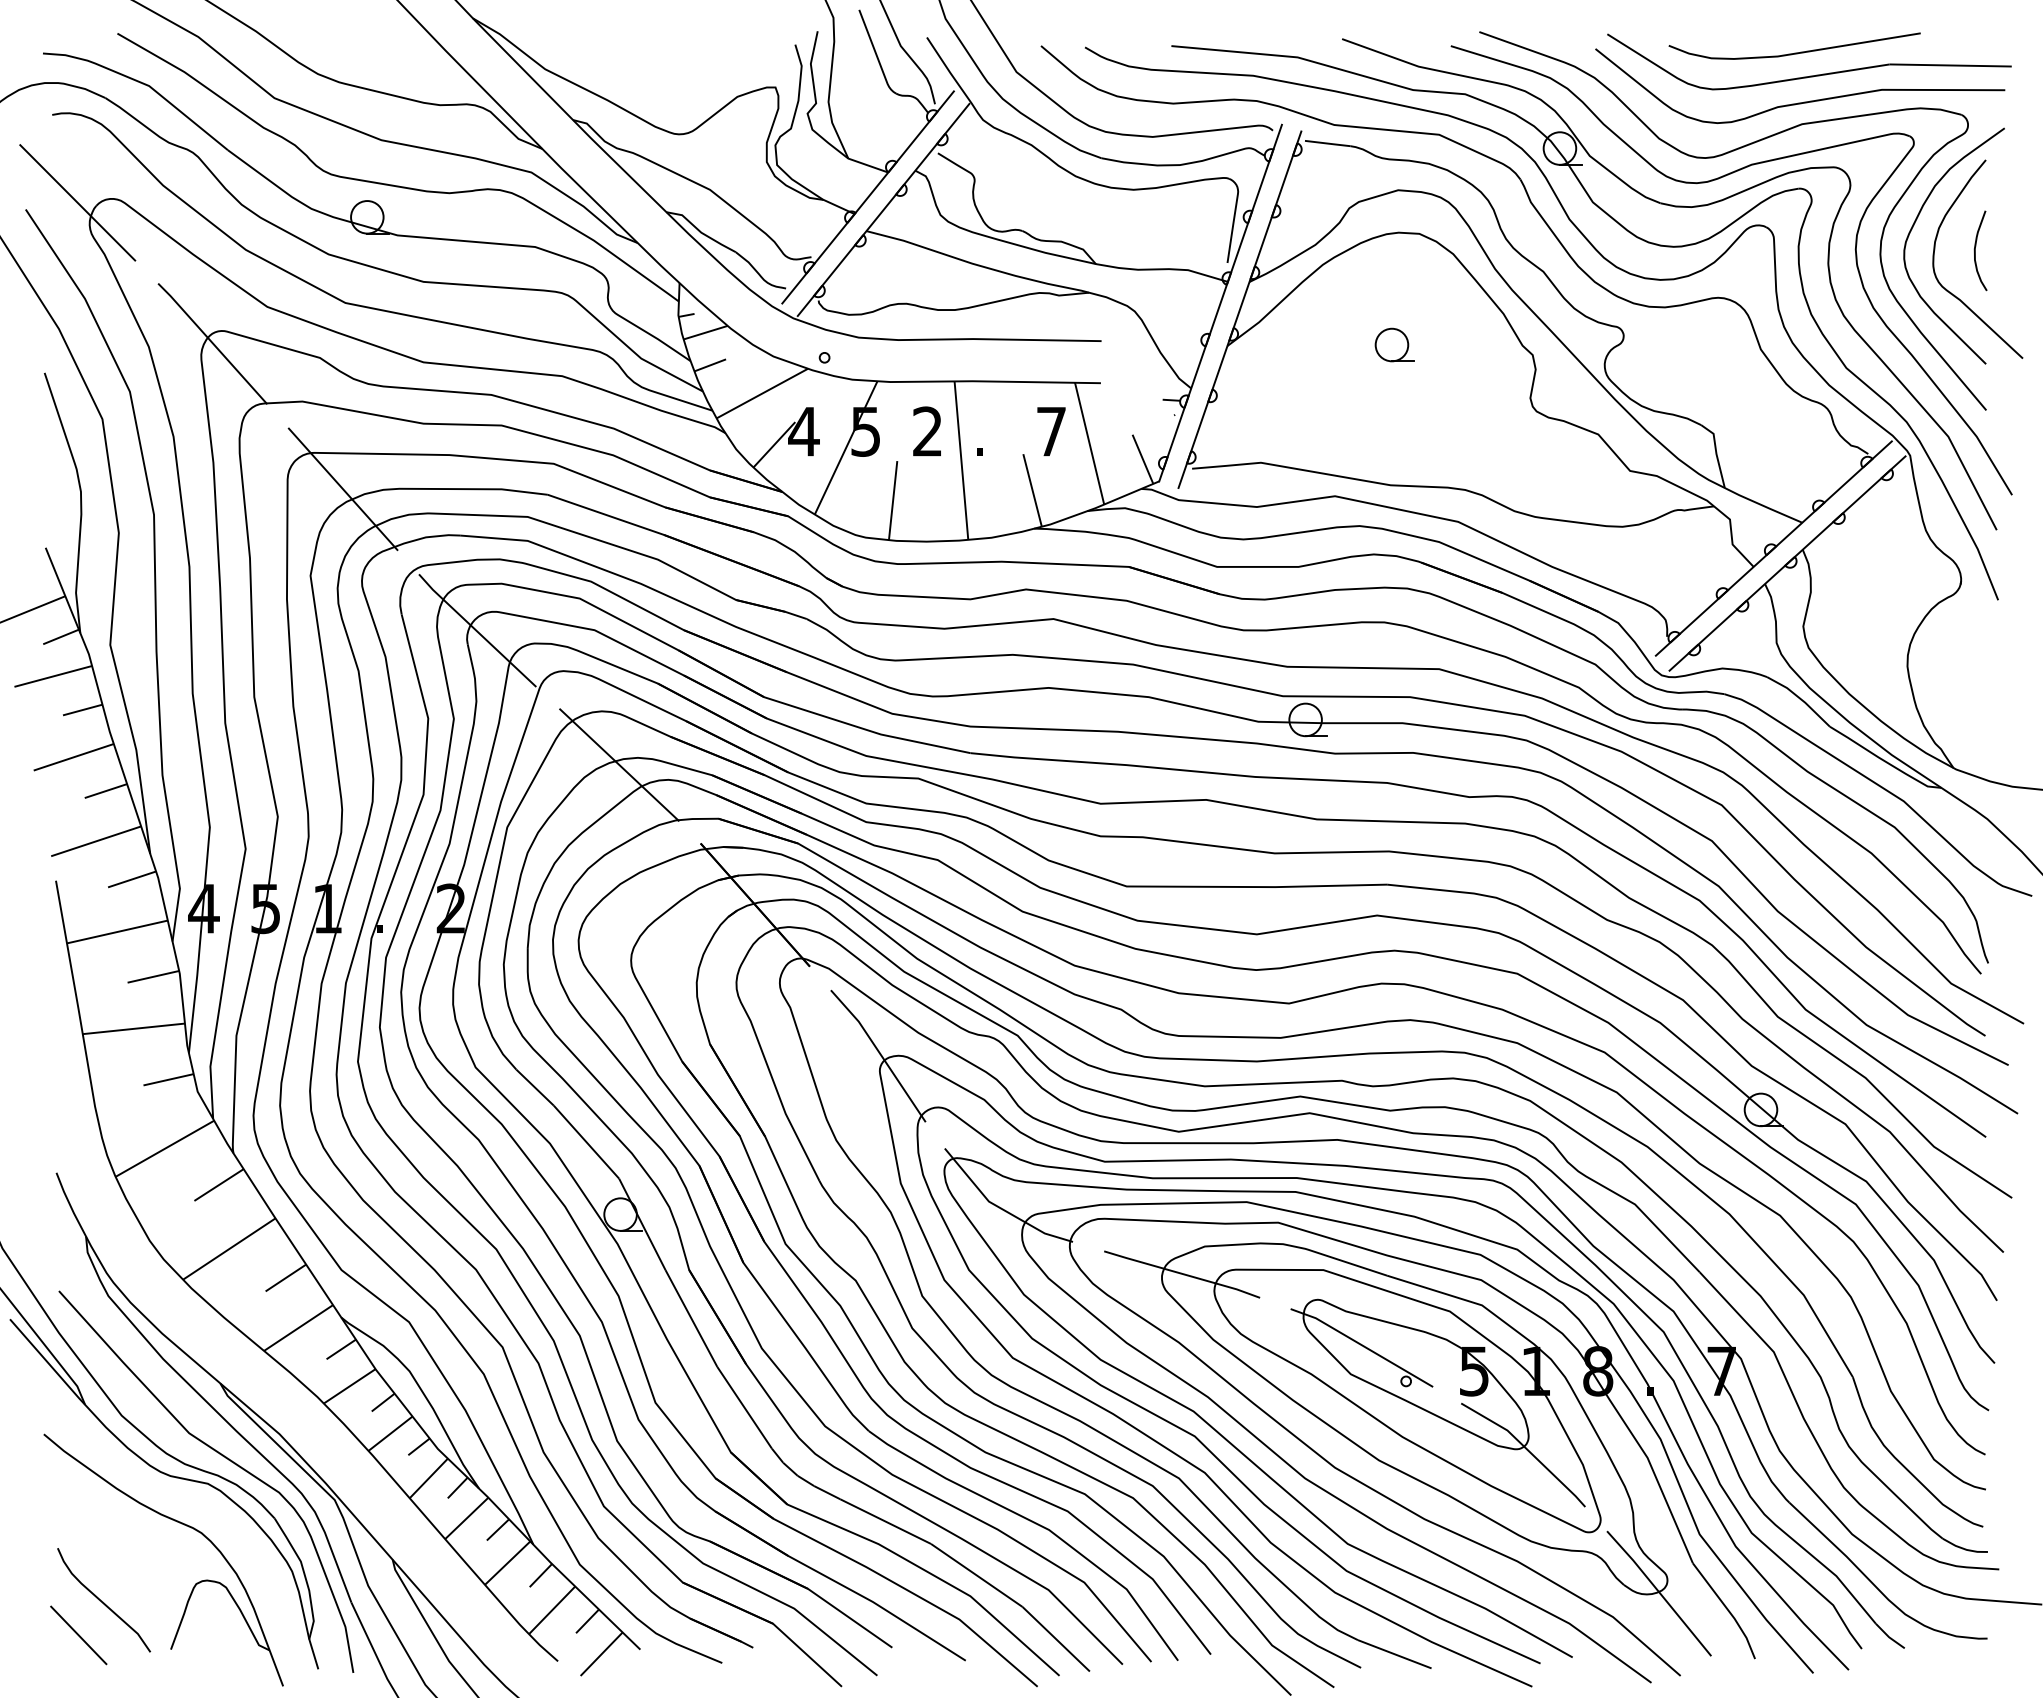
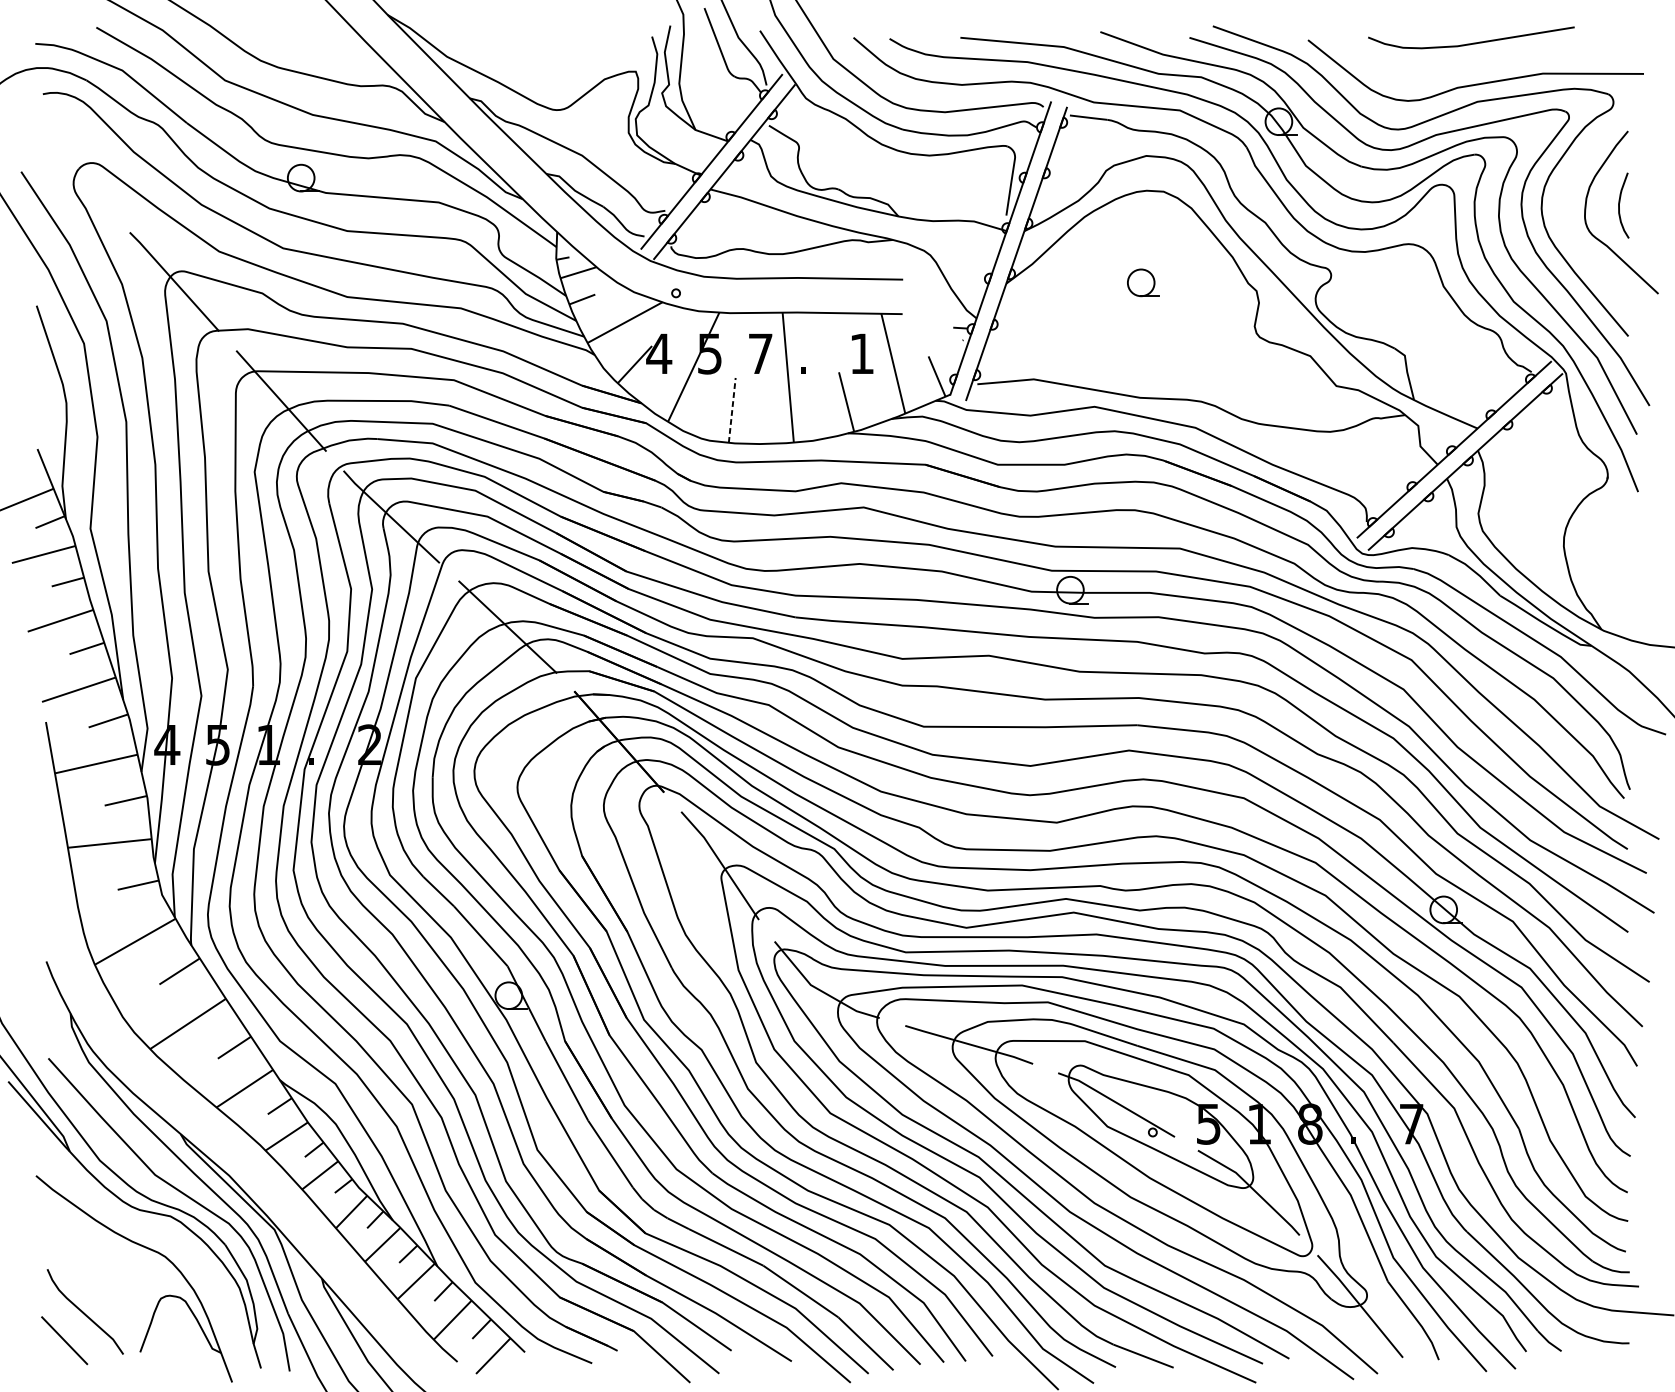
part: (1809, 75) -> (1483, 61), removed
line: (77, 202) -> (63, 165), removed
curve: (1914, 225) -> (1569, 184), removed
text: (927, 431) -> (760, 353), 2 -> 7
text: (1051, 431) -> (862, 353), 7 -> 1
line: (893, 500) -> (732, 410), solid -> dashed

